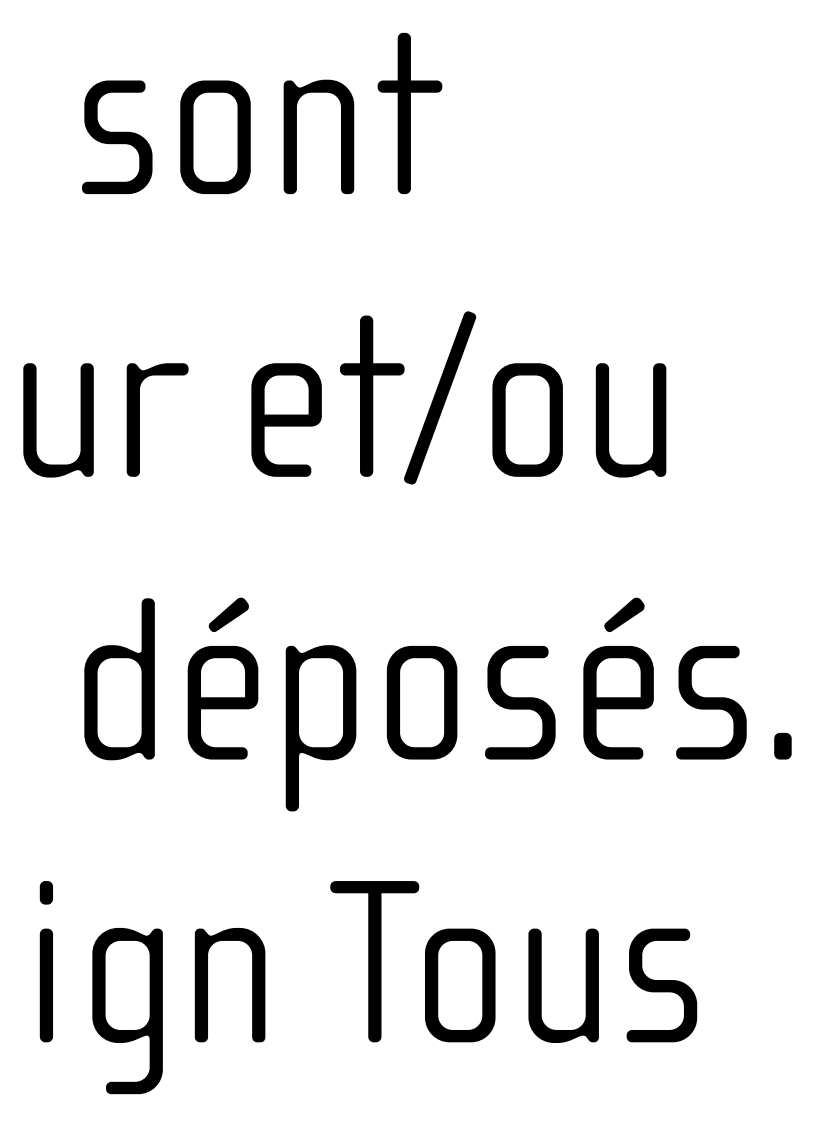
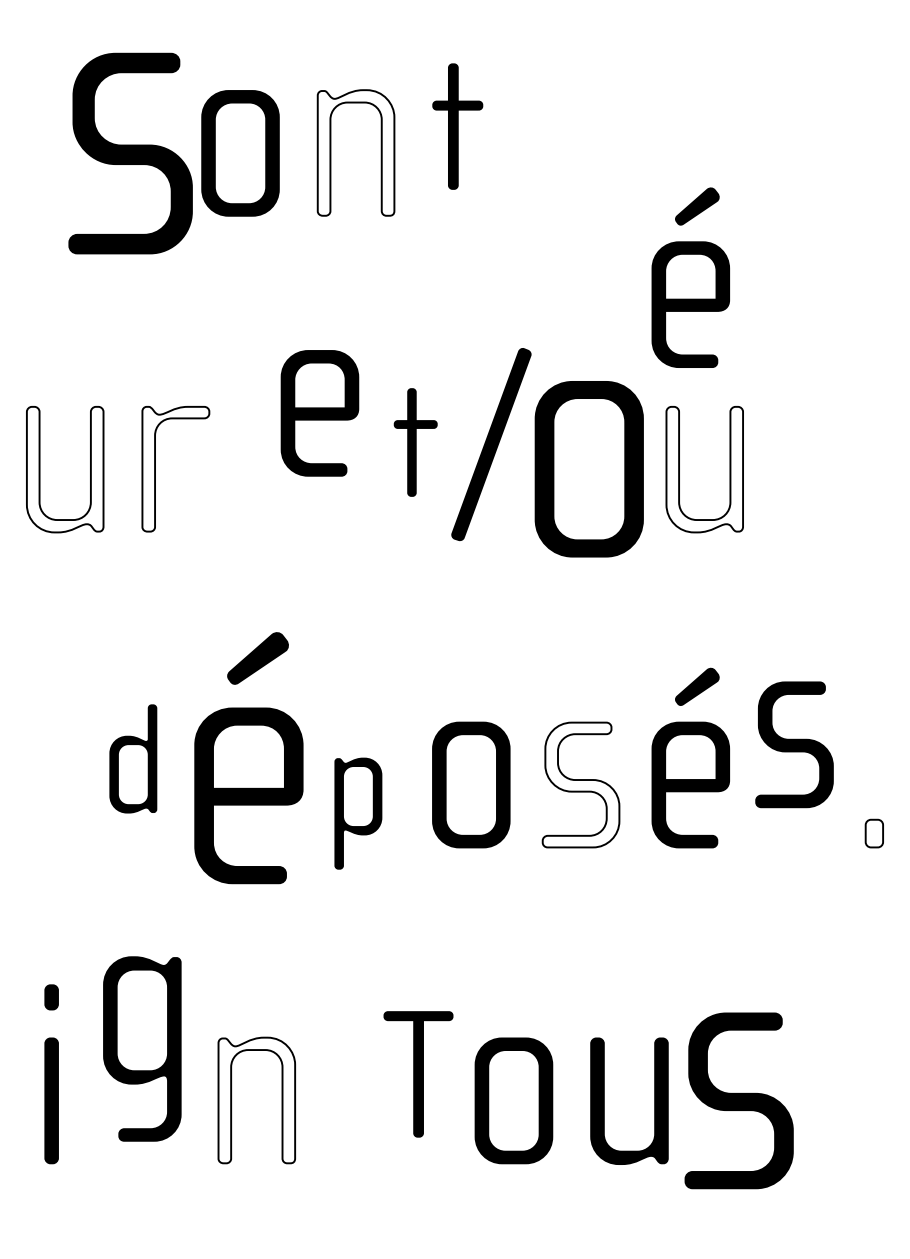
part: (409, 112) -> (457, 125), size x0.7
part: (117, 136) -> (131, 152), size x1.6
fill: (318, 136) -> (355, 152), removed
part: (618, 248) -> (690, 277), added
part: (372, 395) -> (415, 441), size x0.6
fill: (157, 419) -> (175, 468), removed
part: (286, 419) -> (319, 412), moved
part: (527, 419) -> (589, 468), size x1.4
fill: (58, 420) -> (65, 469), removed
fill: (630, 420) -> (704, 469), removed
part: (222, 678) -> (248, 757), size x1.4
part: (119, 679) -> (133, 759), size x0.6
fill: (520, 702) -> (581, 784), removed
part: (711, 702) -> (794, 744), moved
part: (320, 728) -> (357, 813), size x0.6
fill: (782, 745) -> (873, 832), removed
part: (374, 961) -> (418, 1074), size x0.7
fill: (229, 984) -> (256, 1099), removed
part: (661, 985) -> (738, 1100), size x1.4
part: (127, 1011) -> (142, 1049), moved

